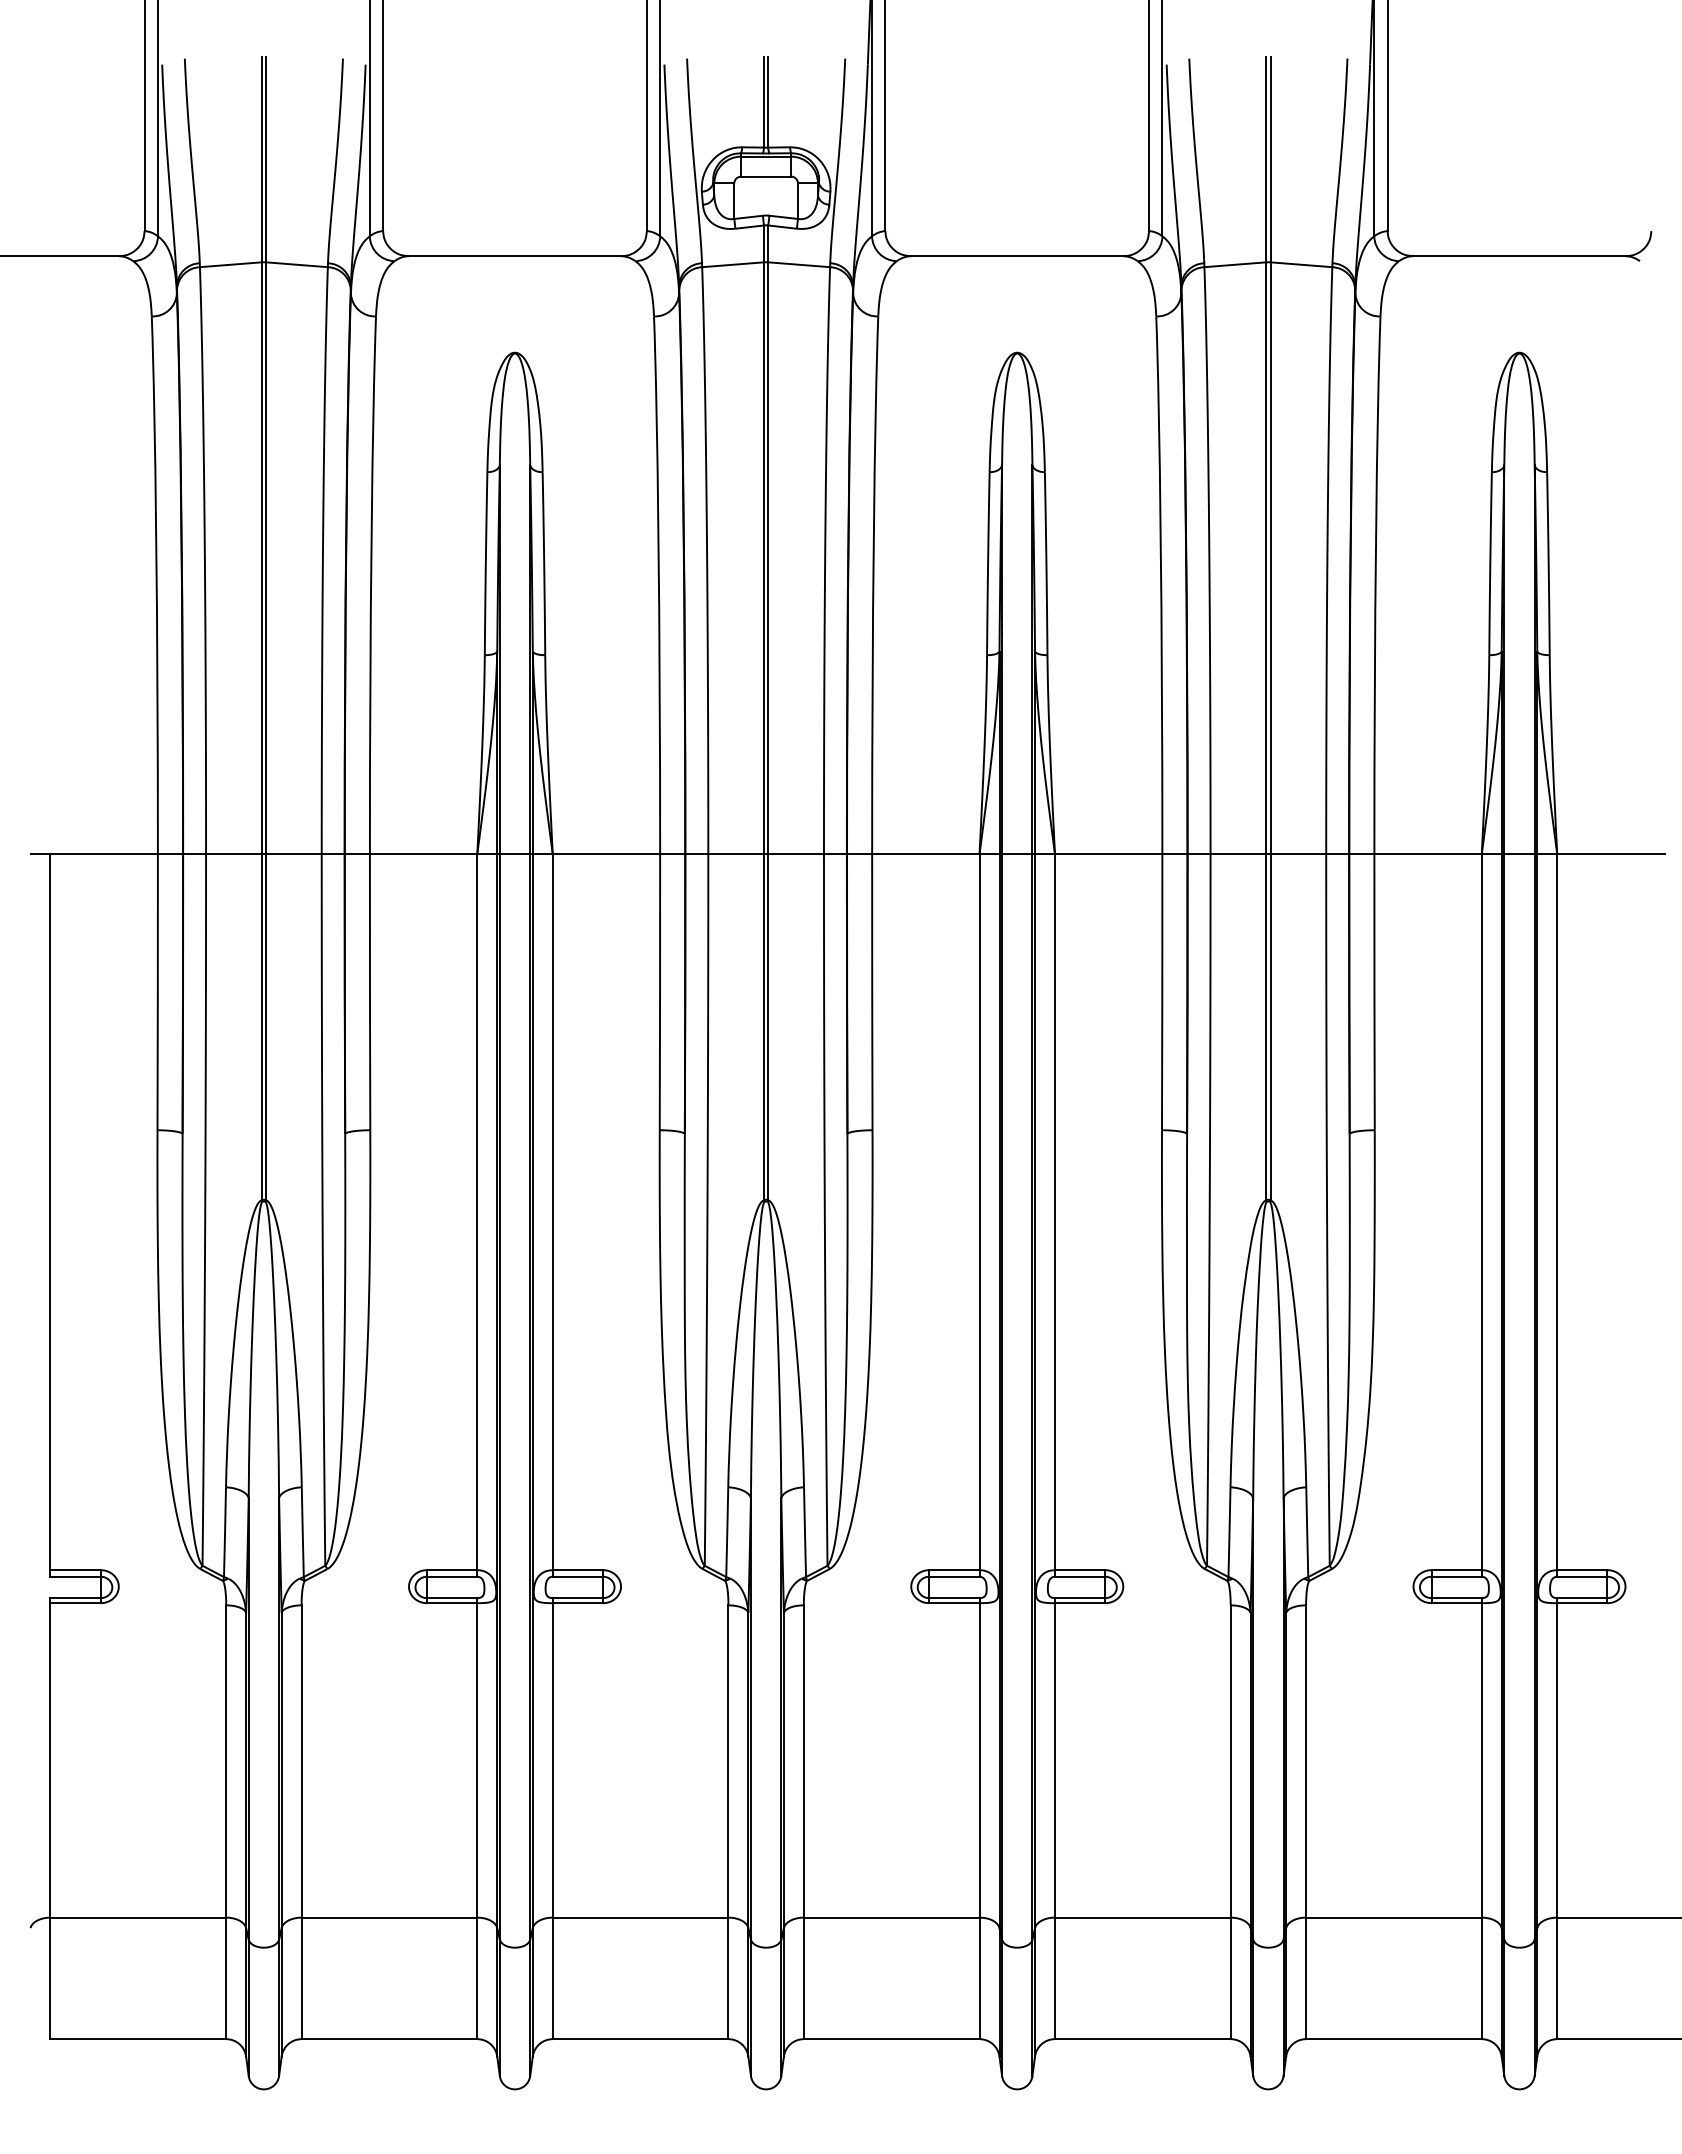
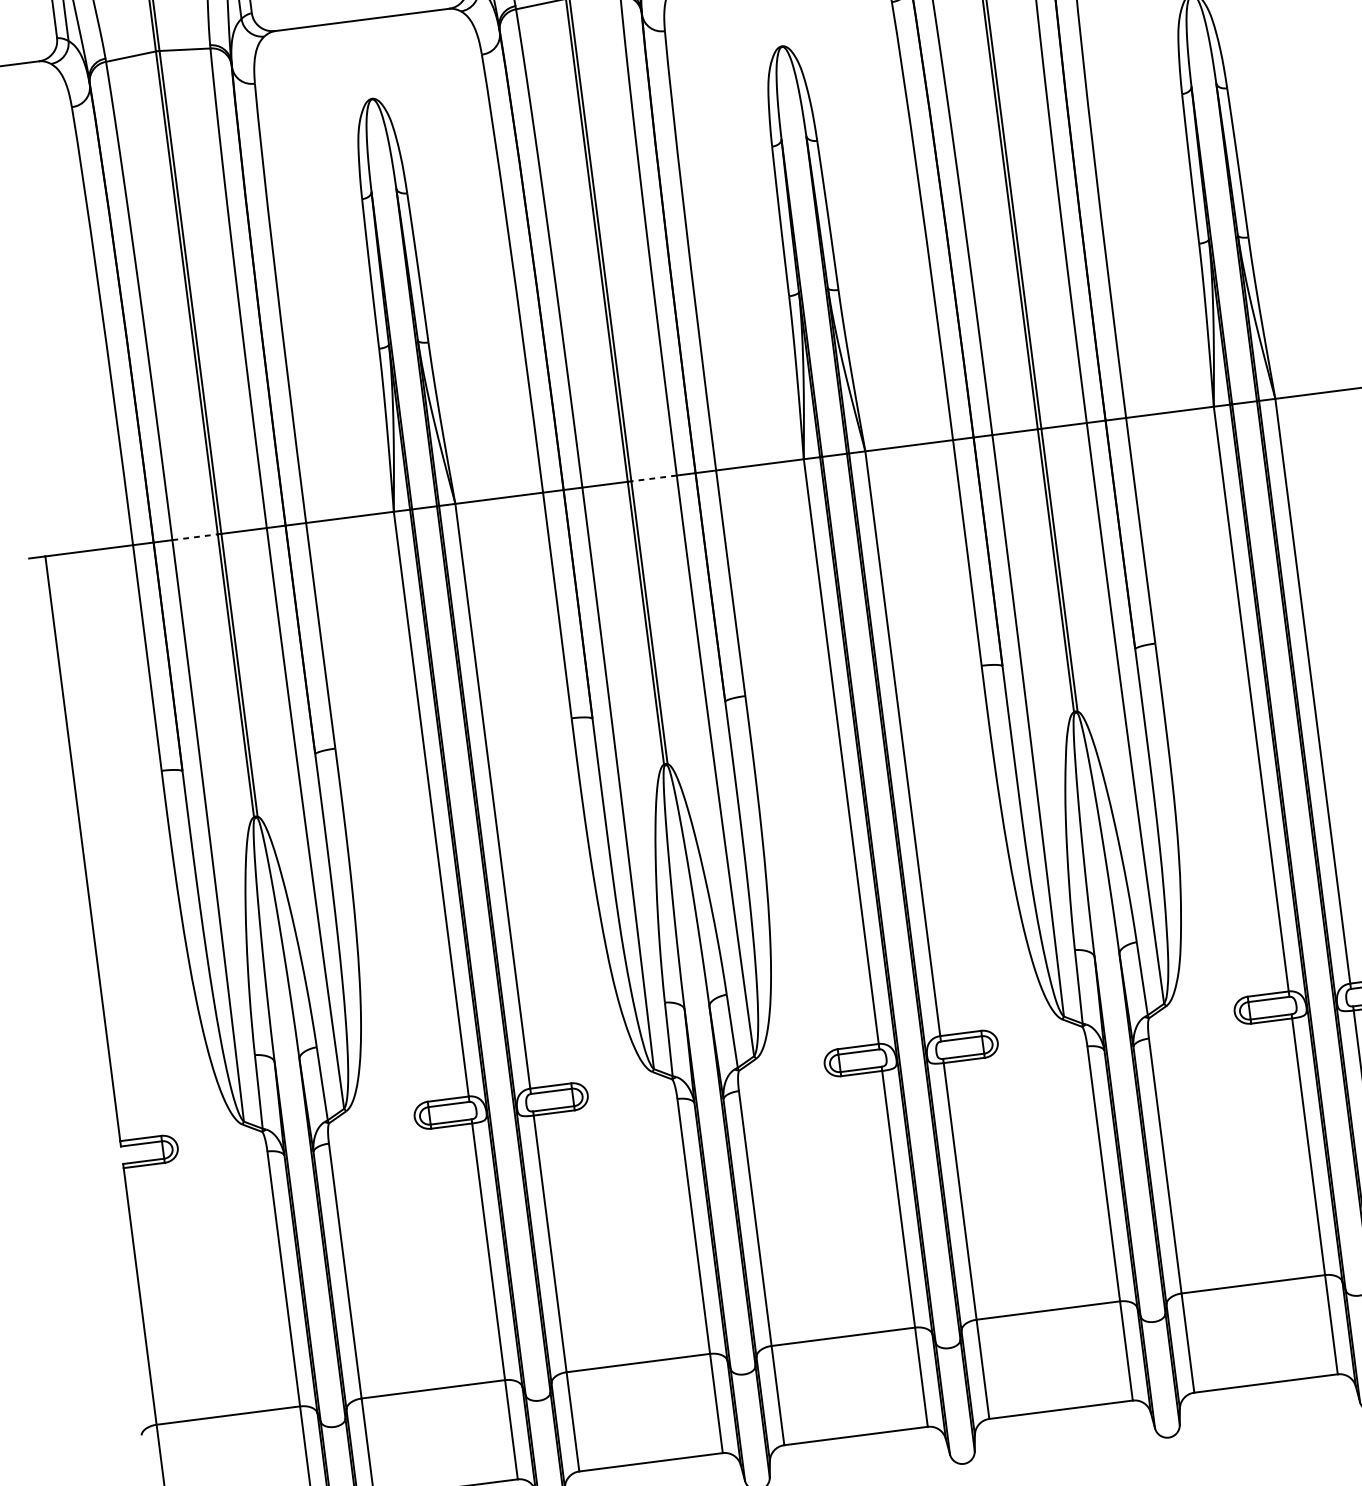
line: (233, 853) -> (194, 536), solid -> dashed
line: (796, 853) -> (654, 478), solid -> dashed

